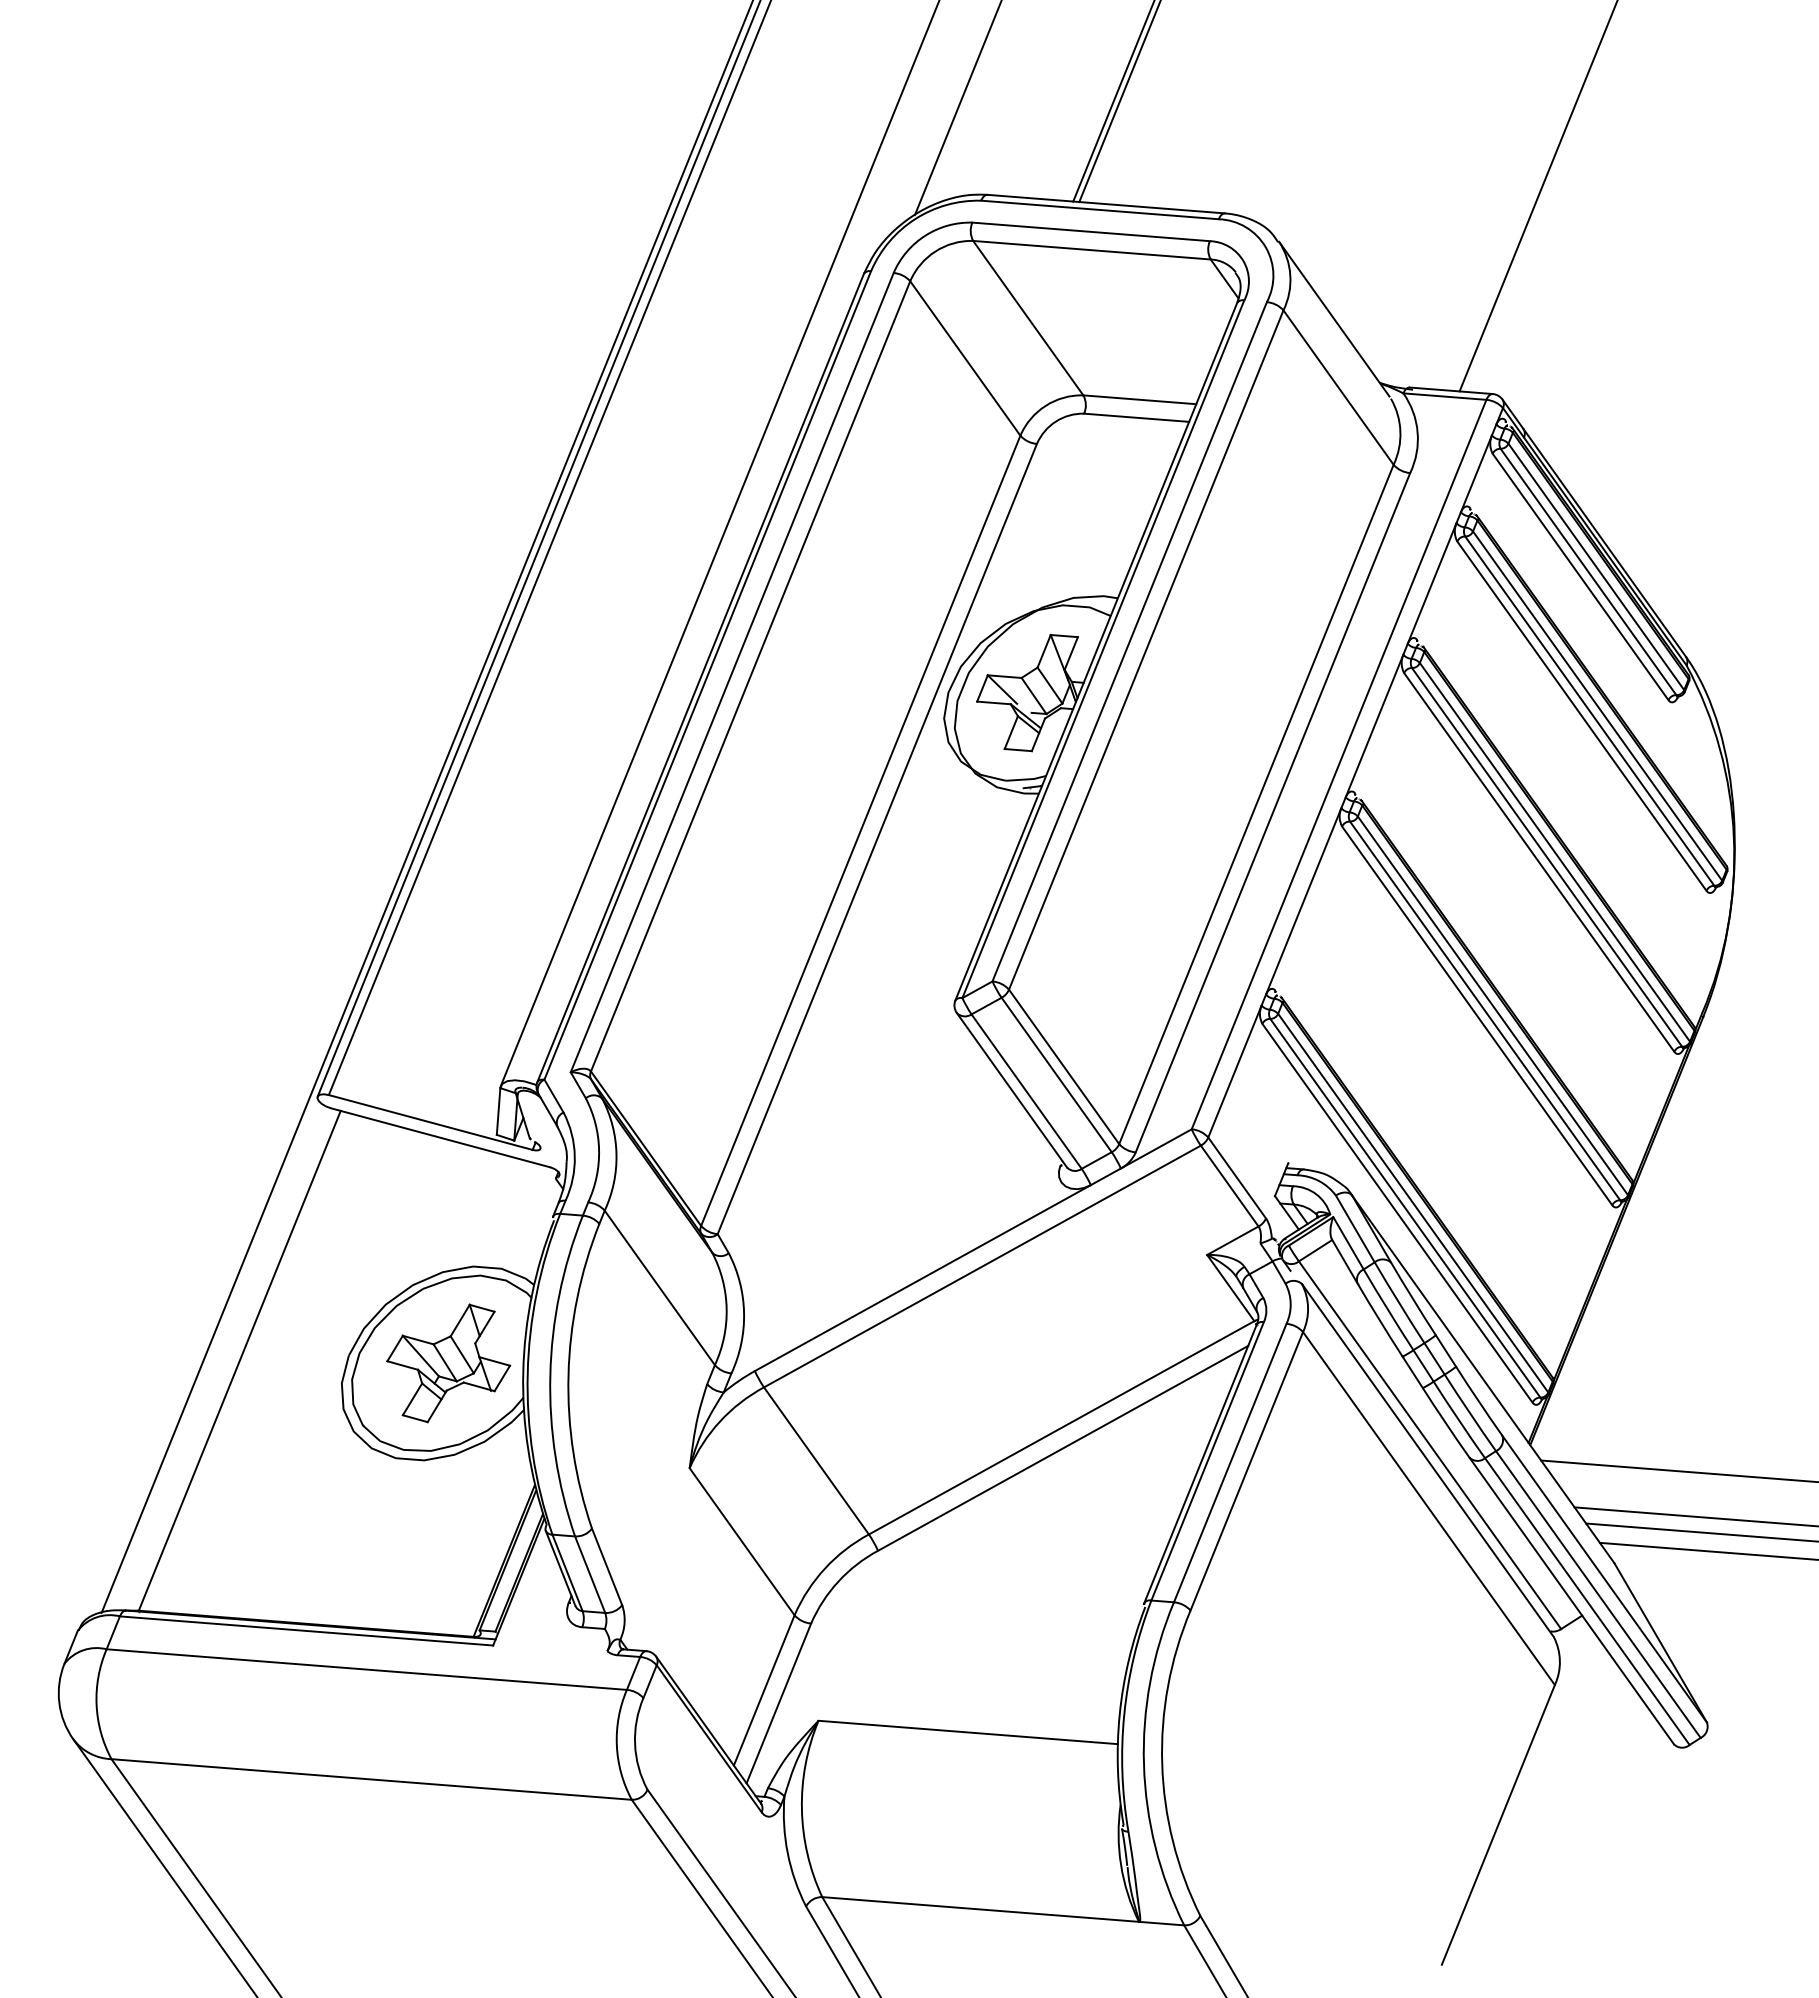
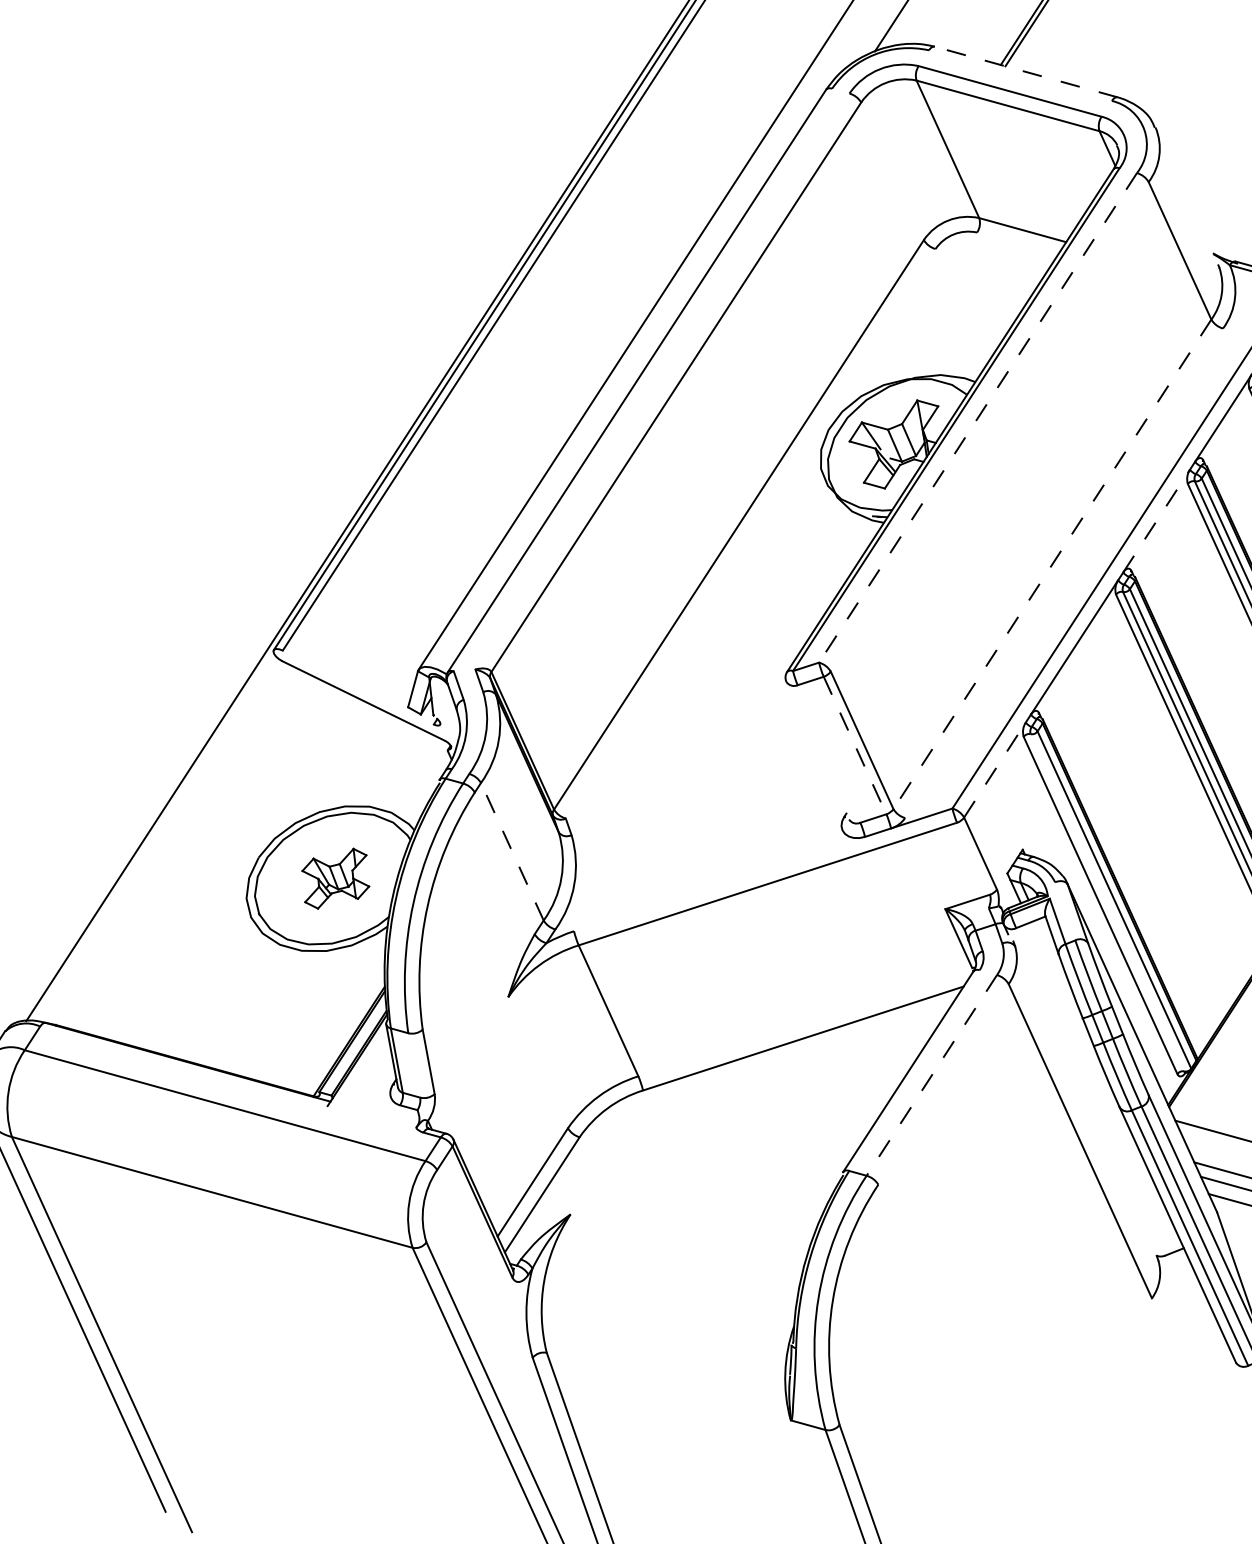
line: (1105, 204) -> (1025, 72), solid -> dashed
line: (1099, 209) -> (1020, 75), removed
line: (1334, 318) -> (1187, 196), removed
line: (965, 358) -> (892, 171), removed
line: (1136, 417) -> (1017, 243), removed
line: (1129, 642) -> (977, 418), solid -> dashed
line: (1146, 649) -> (990, 426), removed
line: (731, 672) -> (661, 381), removed
line: (707, 675) -> (642, 380), removed
line: (1374, 726) -> (1156, 521), solid -> dashed
line: (1256, 804) -> (1052, 564), solid -> dashed
line: (1272, 812) -> (1063, 573), removed
line: (876, 838) -> (750, 533), removed
line: (1235, 1071) -> (995, 770), solid -> dashed
line: (1056, 1074) -> (855, 745), solid -> dashed
line: (1011, 1090) -> (817, 750), removed
line: (1026, 1091) -> (828, 753), removed
line: (430, 1122) -> (358, 687), removed
line: (1229, 1185) -> (973, 858), removed
line: (1405, 1207) -> (1107, 902), removed
line: (1354, 1228) -> (1064, 910), removed
line: (922, 1278) -> (719, 884), removed
line: (659, 1287) -> (512, 851), solid -> dashed
line: (239, 1360) -> (172, 844), removed
part: (448, 1363) -> (335, 878), size x0.7
line: (1061, 1427) -> (805, 1021), removed
line: (1429, 1445) -> (1090, 1091), removed
line: (1427, 1460) -> (1086, 1103), removed
line: (1207, 1461) -> (914, 1070), removed
line: (1230, 1463) -> (931, 1075), solid -> dashed
line: (1246, 1471) -> (943, 1084), removed
line: (741, 1541) -> (537, 1062), removed
line: (590, 1574) -> (414, 1065), removed
line: (306, 1630) -> (183, 1065), removed
line: (967, 1732) -> (685, 1246), removed
line: (1497, 1824) -> (1085, 1398), removed
line: (980, 1909) -> (668, 1386), removed

